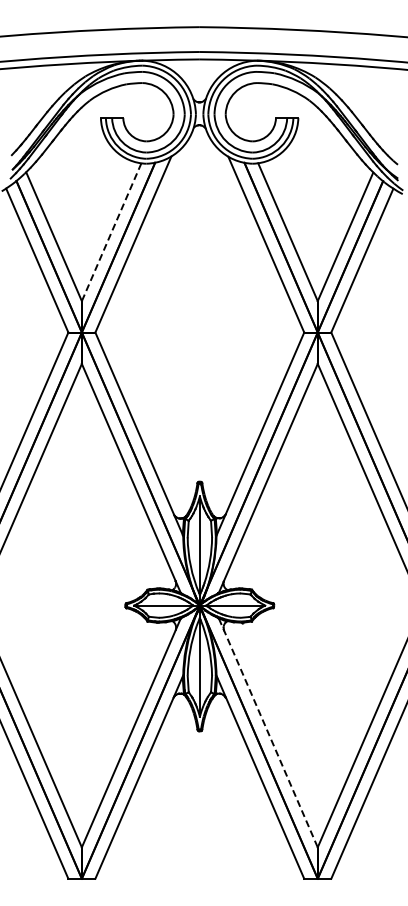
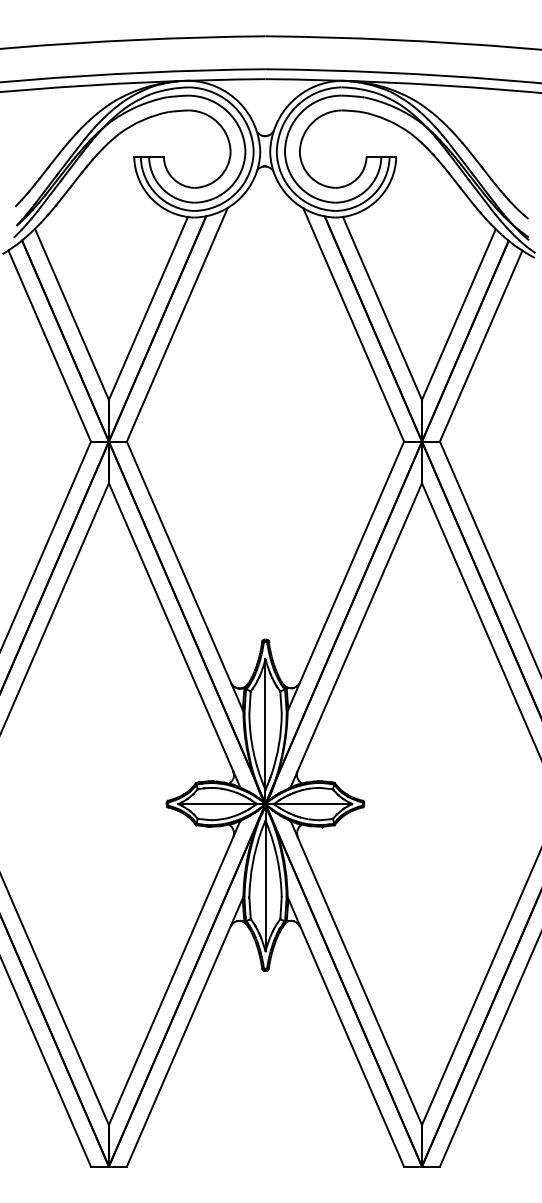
line: (111, 232) -> (148, 308), dashed -> solid
line: (268, 733) -> (356, 973), dashed -> solid

